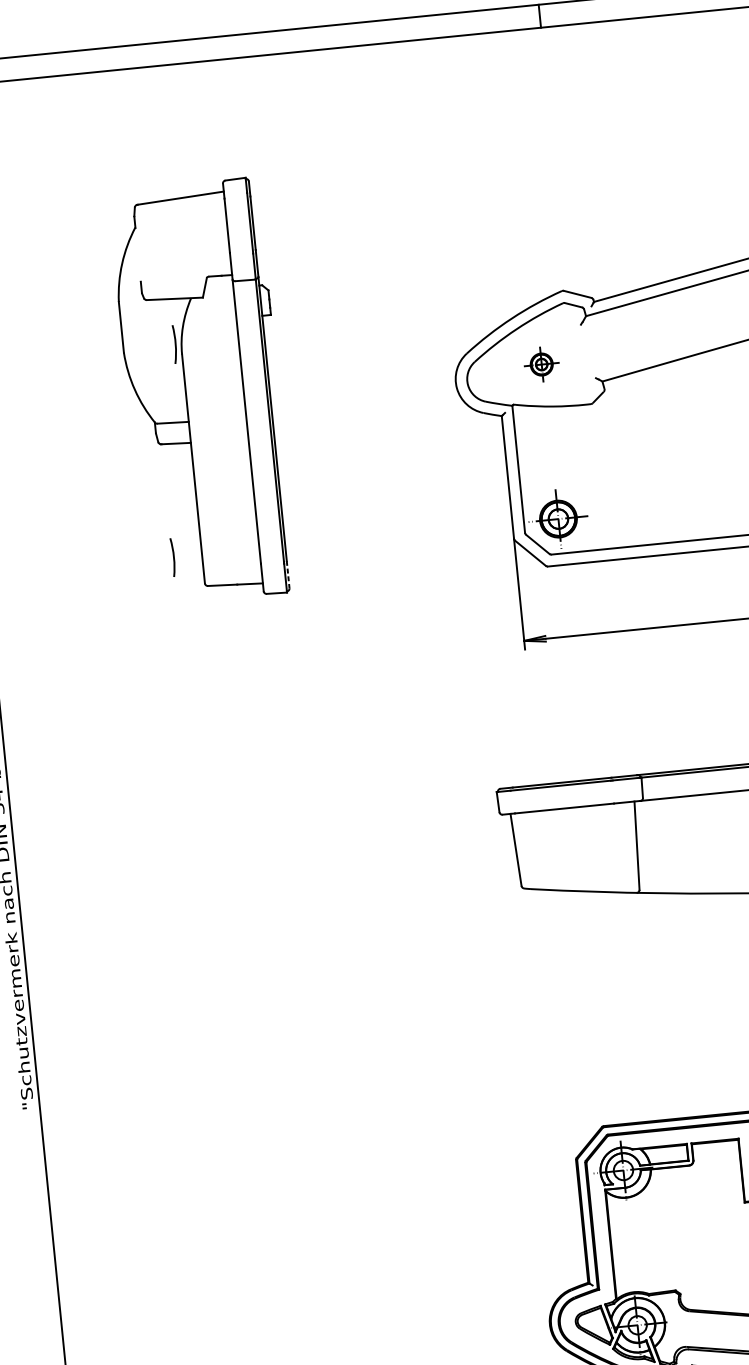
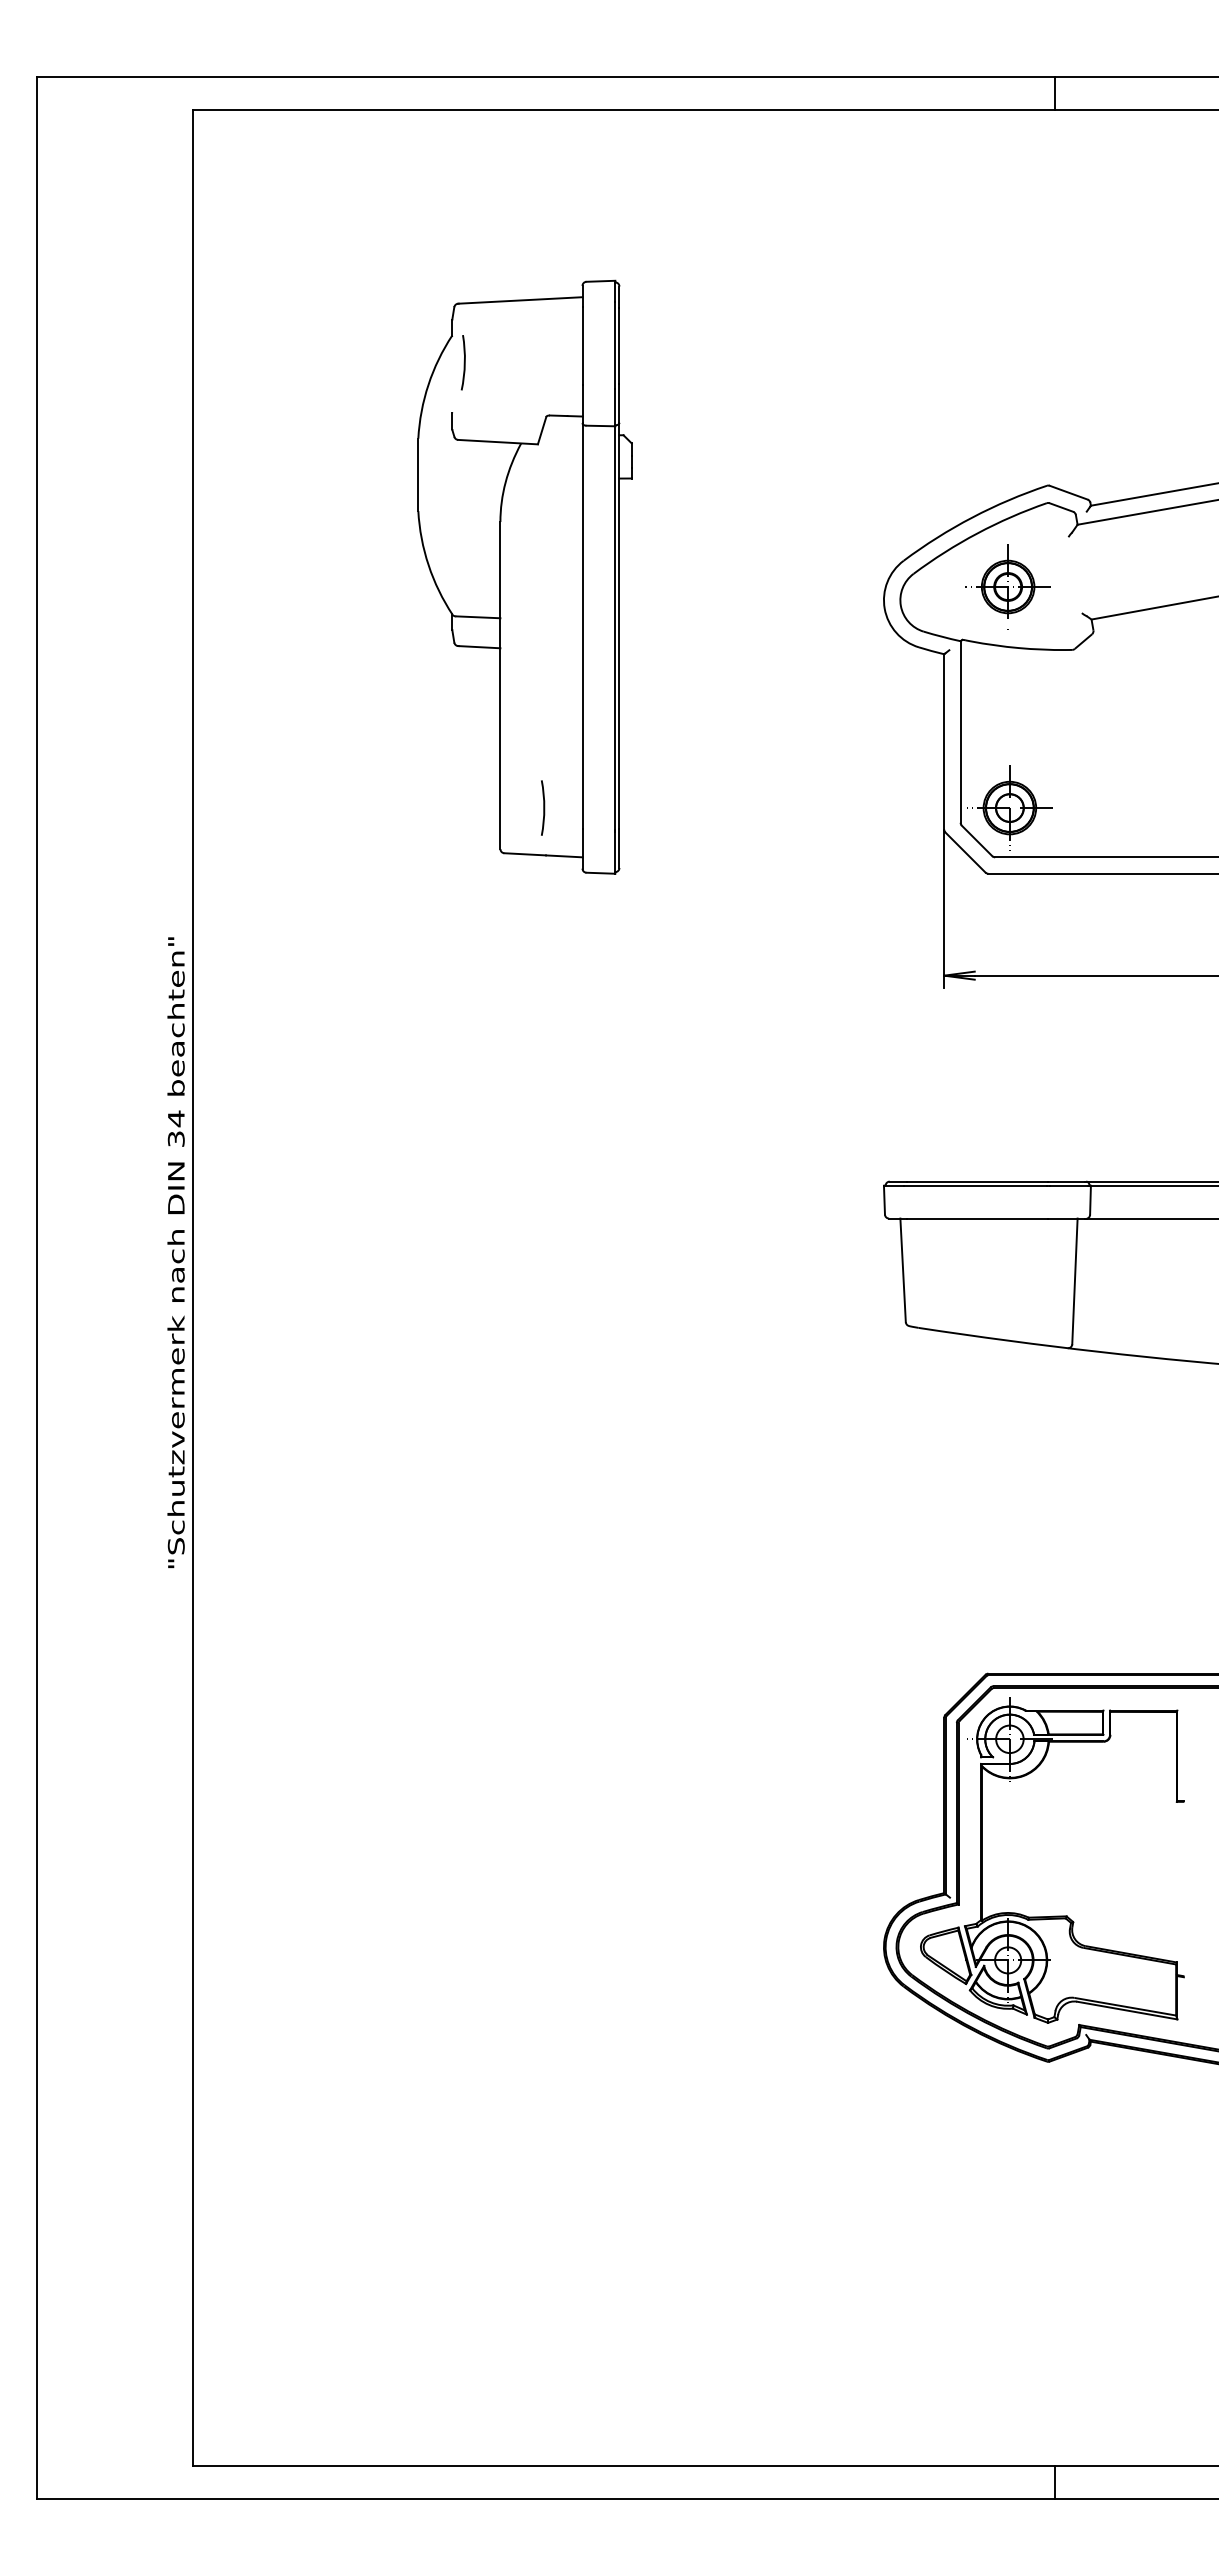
arc: (174, 344) -> (463, 362), moved
part: (541, 364) -> (1007, 586), size x1.67
arc: (173, 557) -> (543, 807), moved
line: (288, 574) -> (619, 848), dashed -> solid

